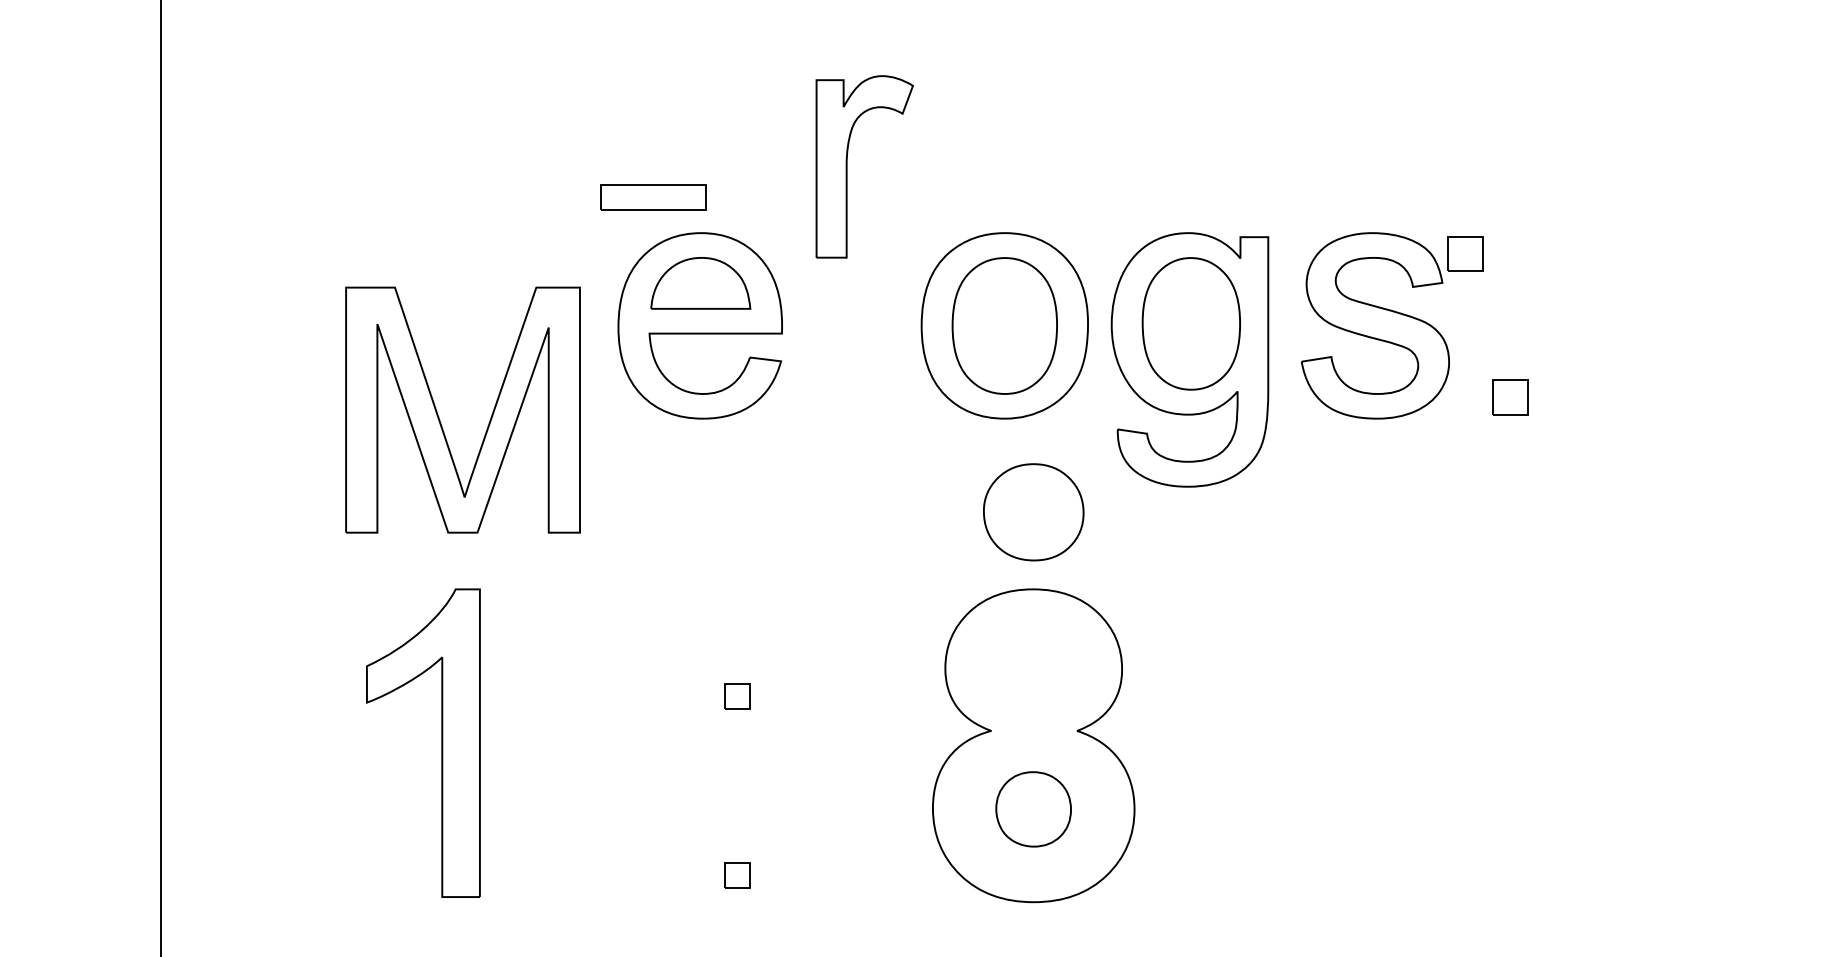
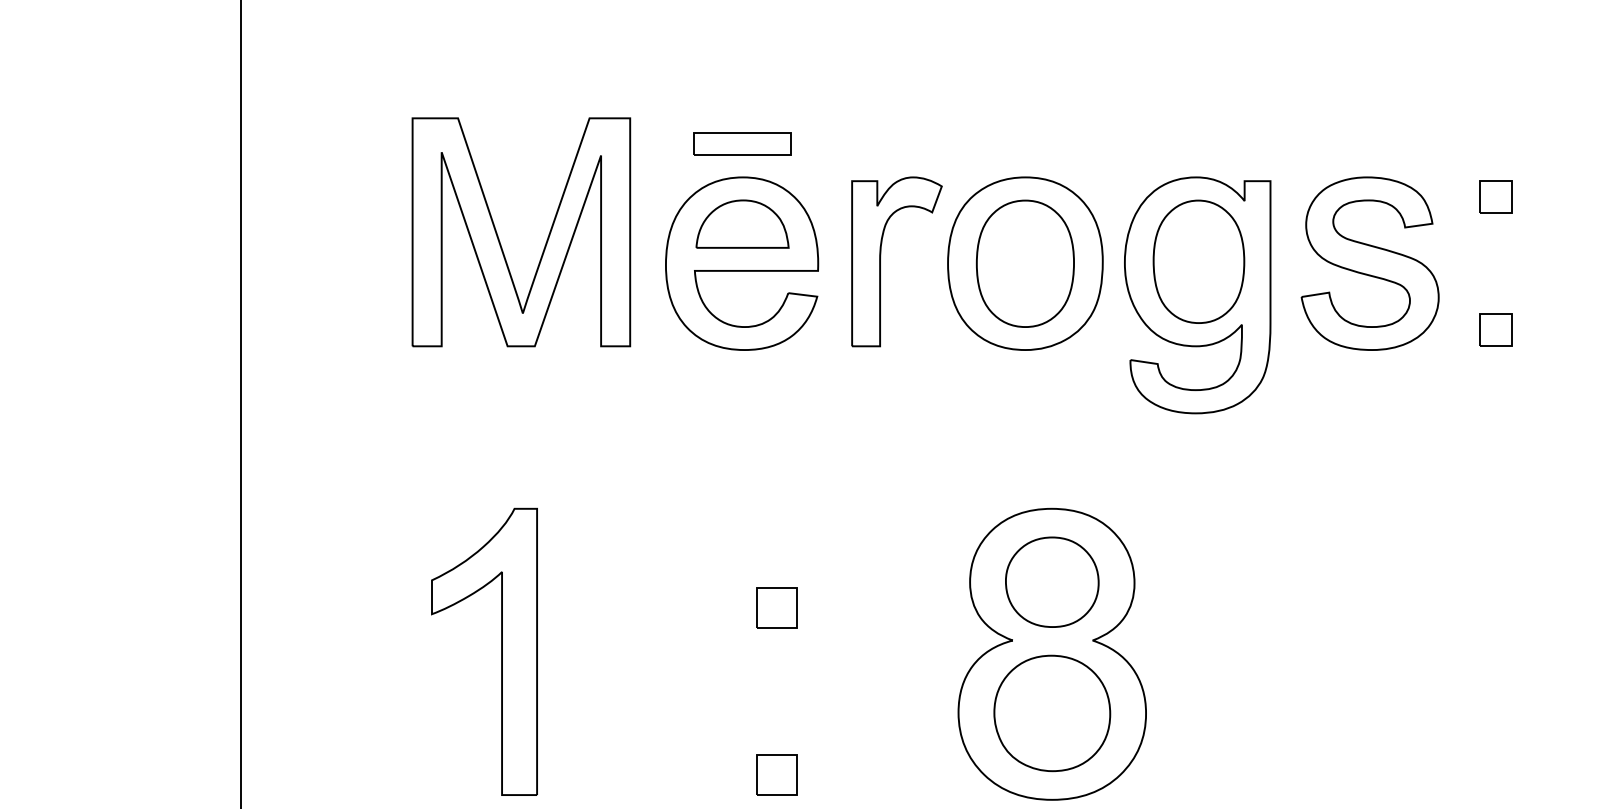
part: (847, 166) -> (880, 261), moved
part: (653, 197) -> (742, 144), moved
part: (1465, 253) -> (1495, 196), moved
part: (439, 417) -> (499, 239), moved
part: (1033, 512) -> (1052, 582), moved
part: (737, 696) -> (776, 608), size x1.67
part: (1033, 809) -> (1052, 713), size x1.67
part: (737, 875) -> (776, 775), size x1.67

